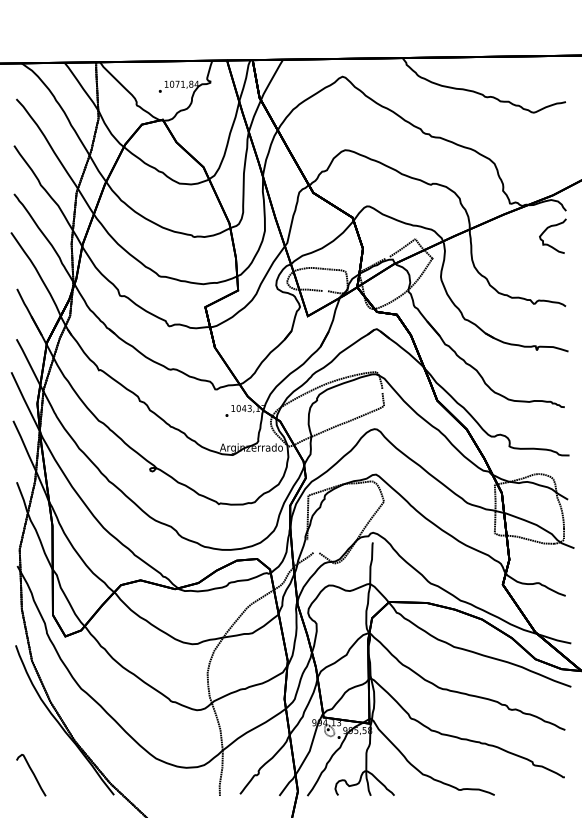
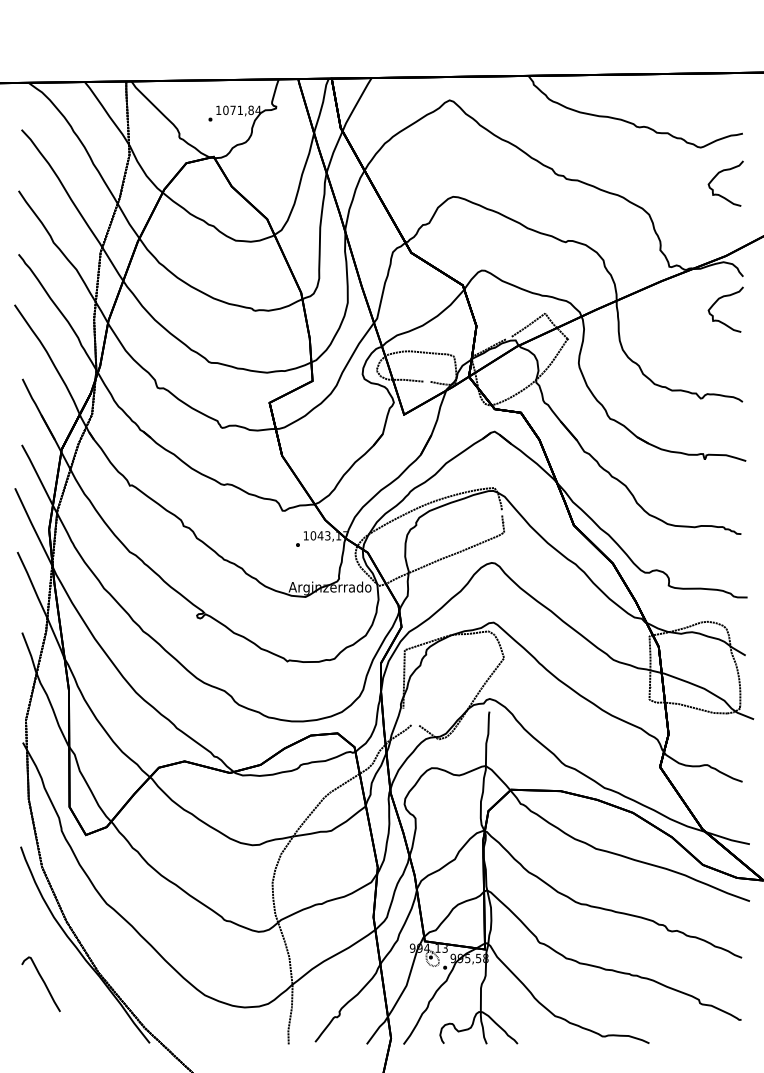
curve: (546, 133) -> (717, 175), added
curve: (33, 774) -> (43, 983), moved

